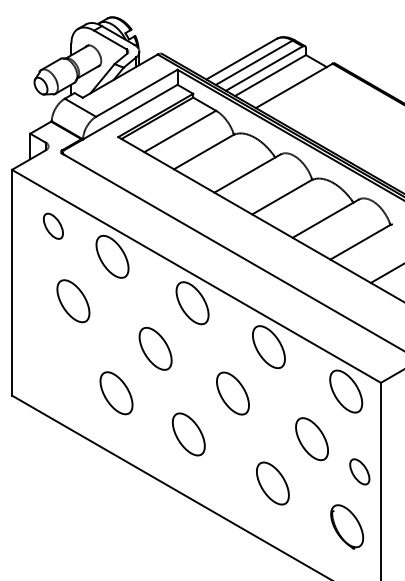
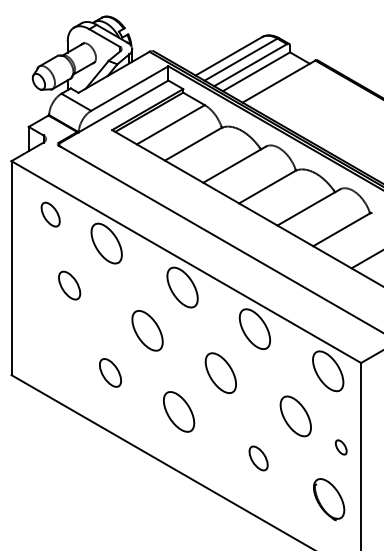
part: (73, 301) -> (69, 285), size x0.7
part: (116, 392) -> (110, 372), size x0.7
part: (360, 471) -> (341, 447), size x0.6
part: (272, 483) -> (258, 458), size x0.6

